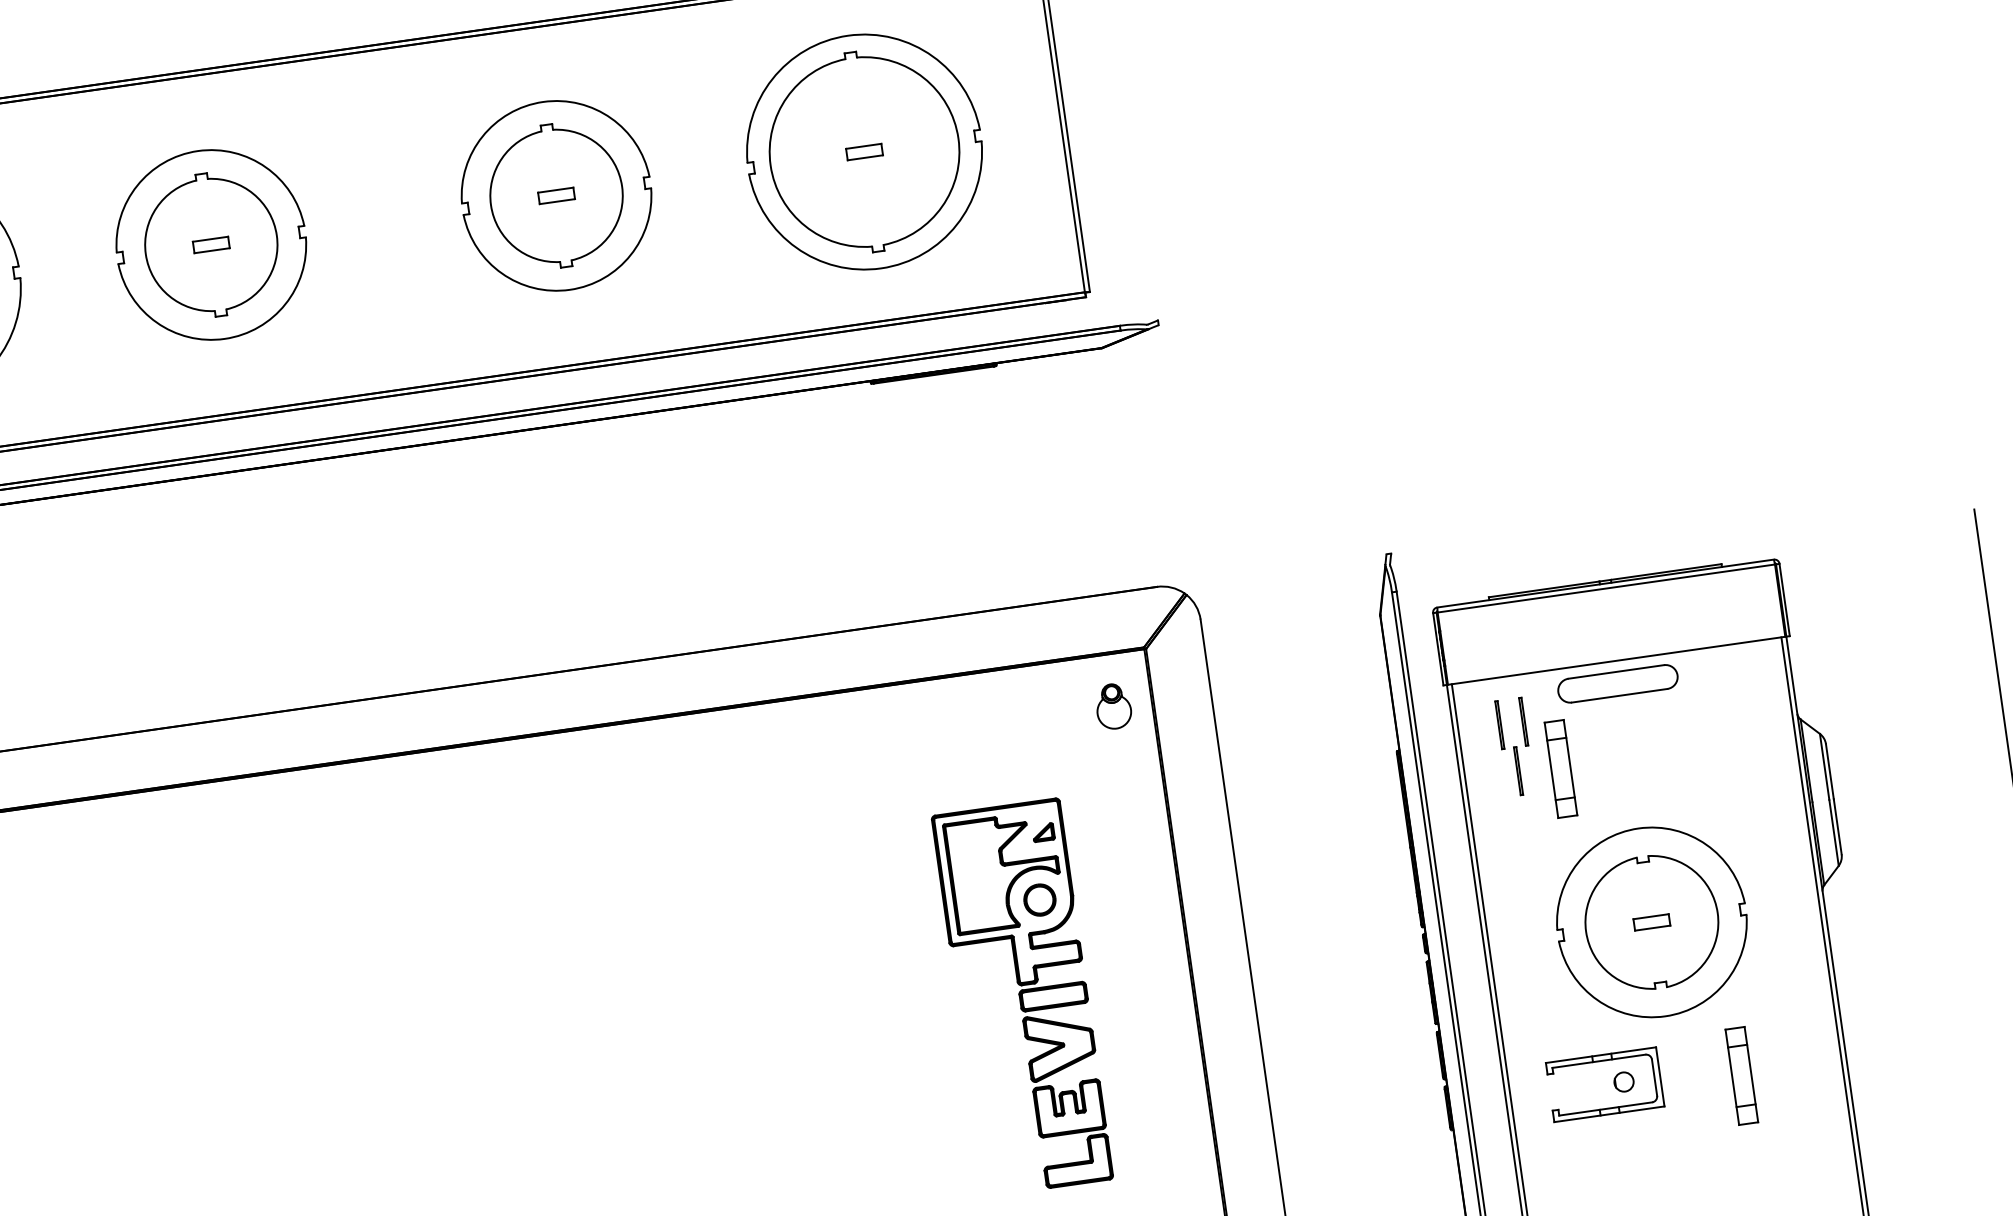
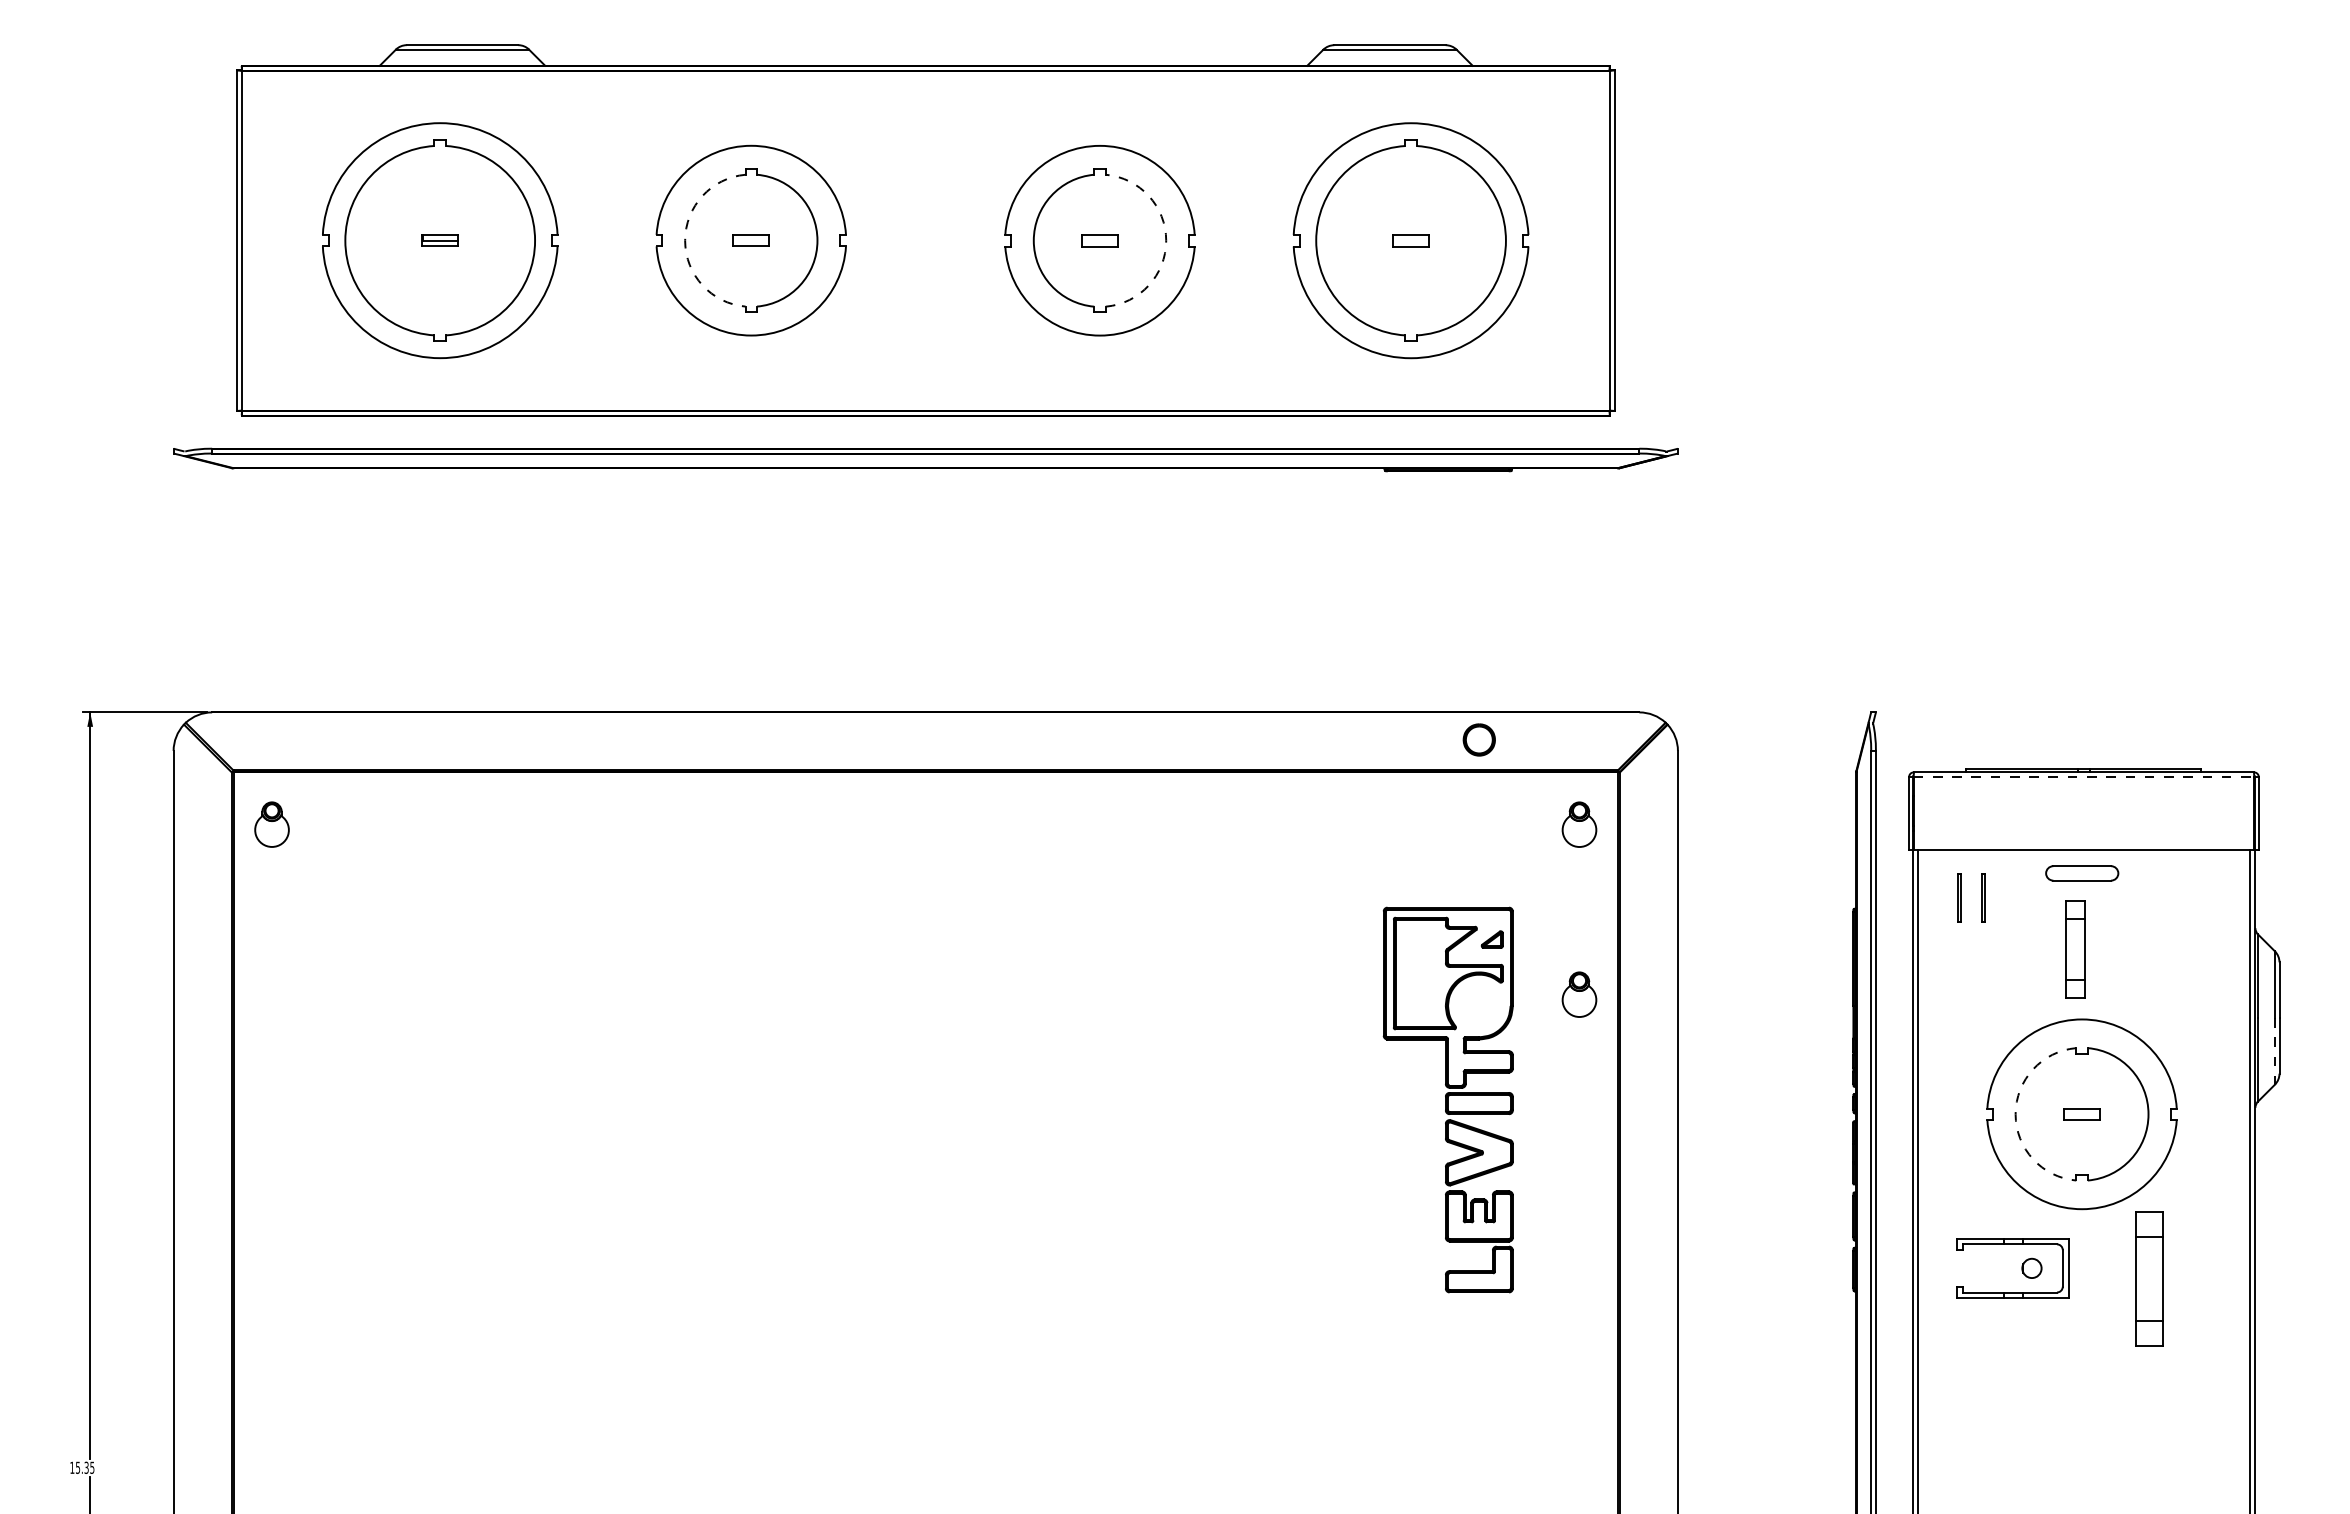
arc: (622, 186) -> (1166, 240), solid -> dashed
arc: (146, 254) -> (685, 240), solid -> dashed
line: (1606, 588) -> (2084, 777), solid -> dashed
part: (1618, 683) -> (2082, 873), size x0.6
part: (1560, 768) -> (2075, 949), moved
line: (1517, 770) -> (1970, 945), removed
line: (1833, 833) -> (2274, 1051), solid -> dashed
part: (1137, 874) -> (1579, 994), added
part: (1039, 899) -> (1478, 739), moved
arc: (1586, 931) -> (2015, 1114), solid -> dashed
part: (1741, 1075) -> (2149, 1278), size x1.4

